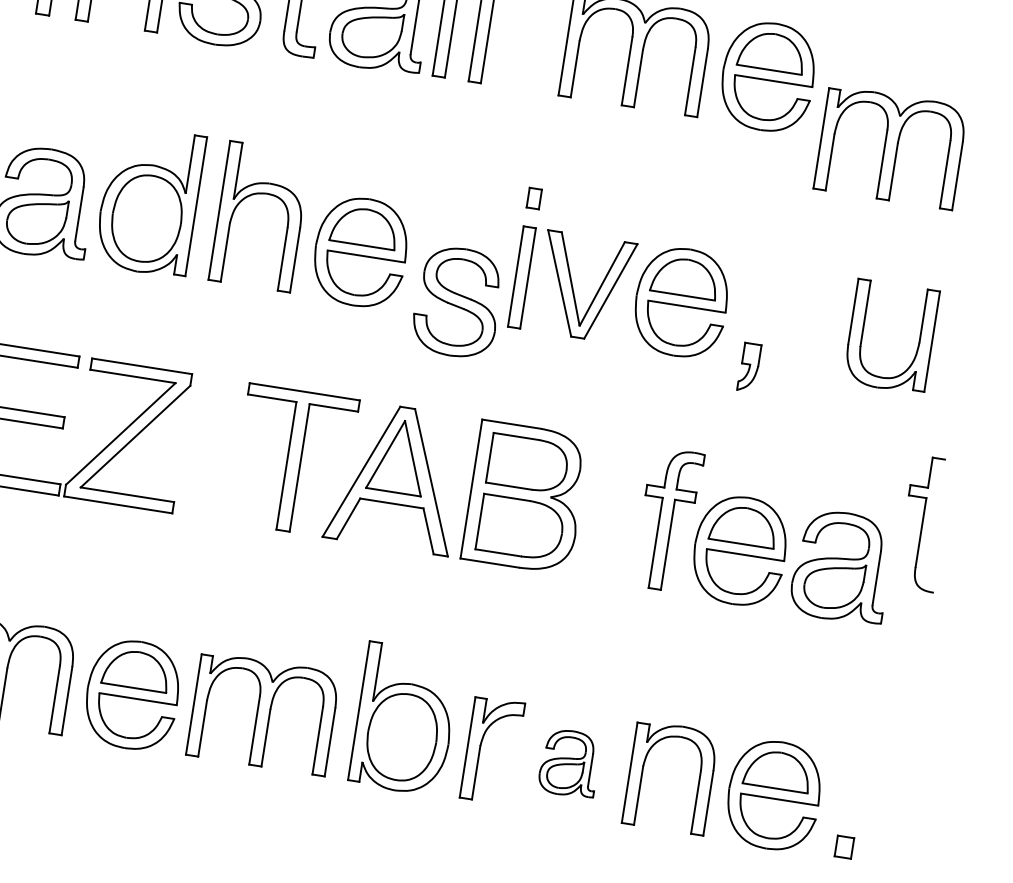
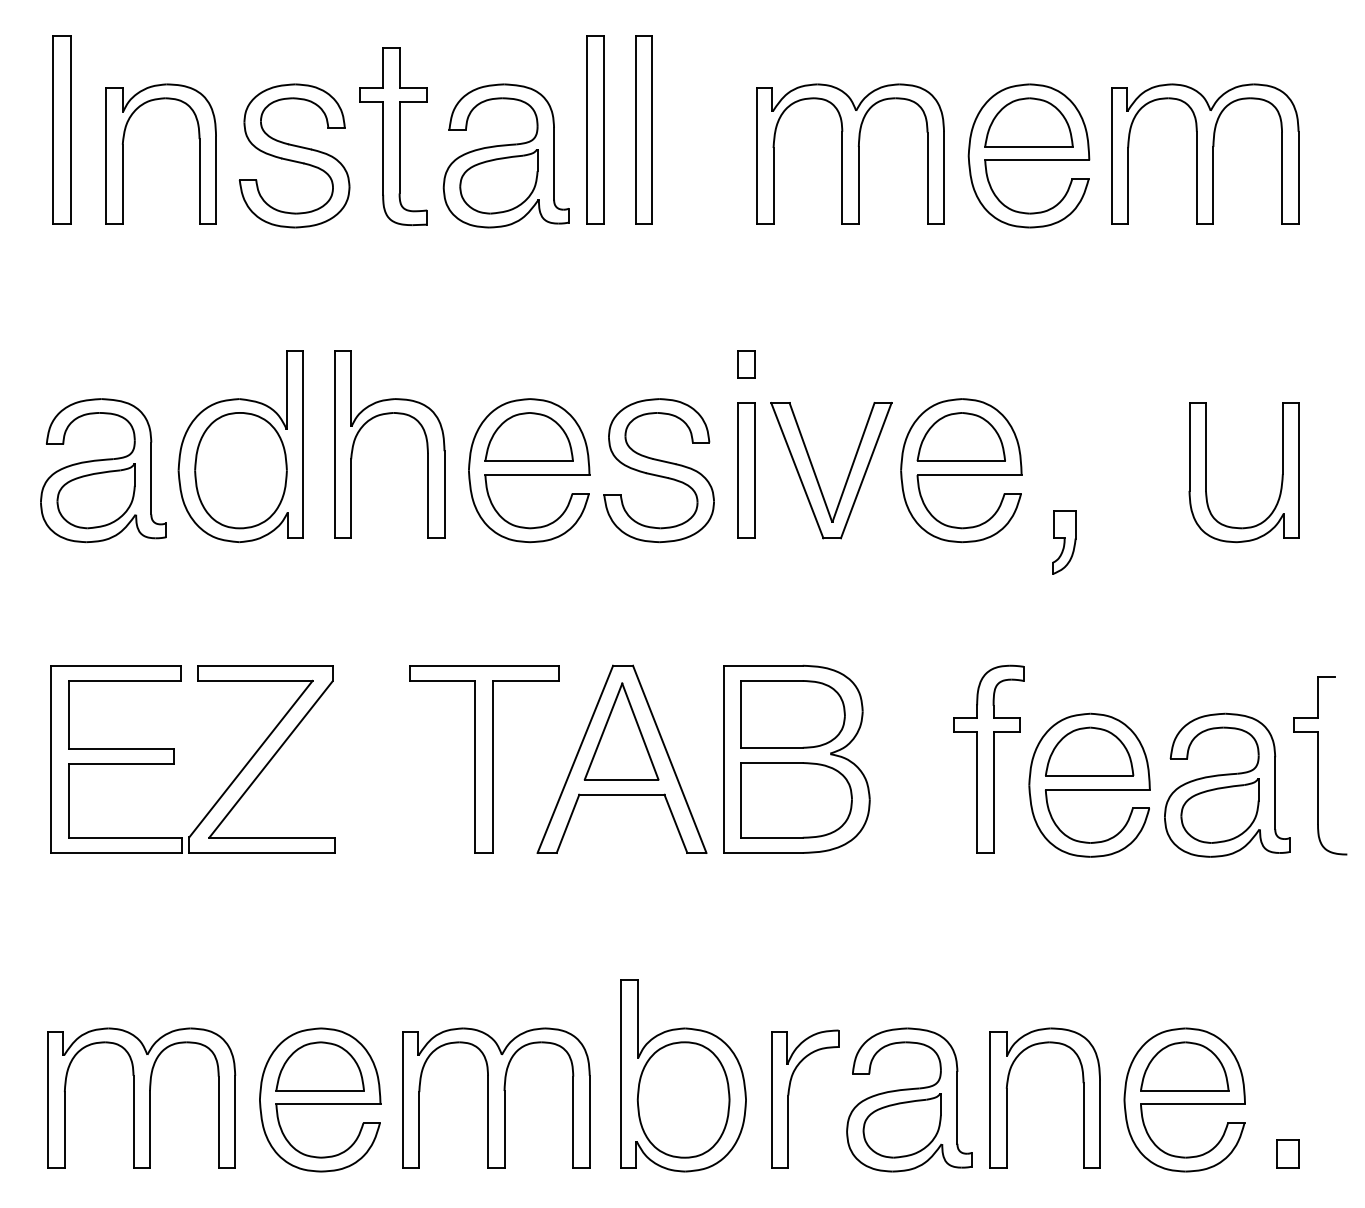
part: (891, 147) -> (1205, 153), moved
part: (457, 302) -> (658, 470), moved
part: (924, 523) -> (1320, 765), moved
part: (569, 763) -> (909, 1099), size x1.67

